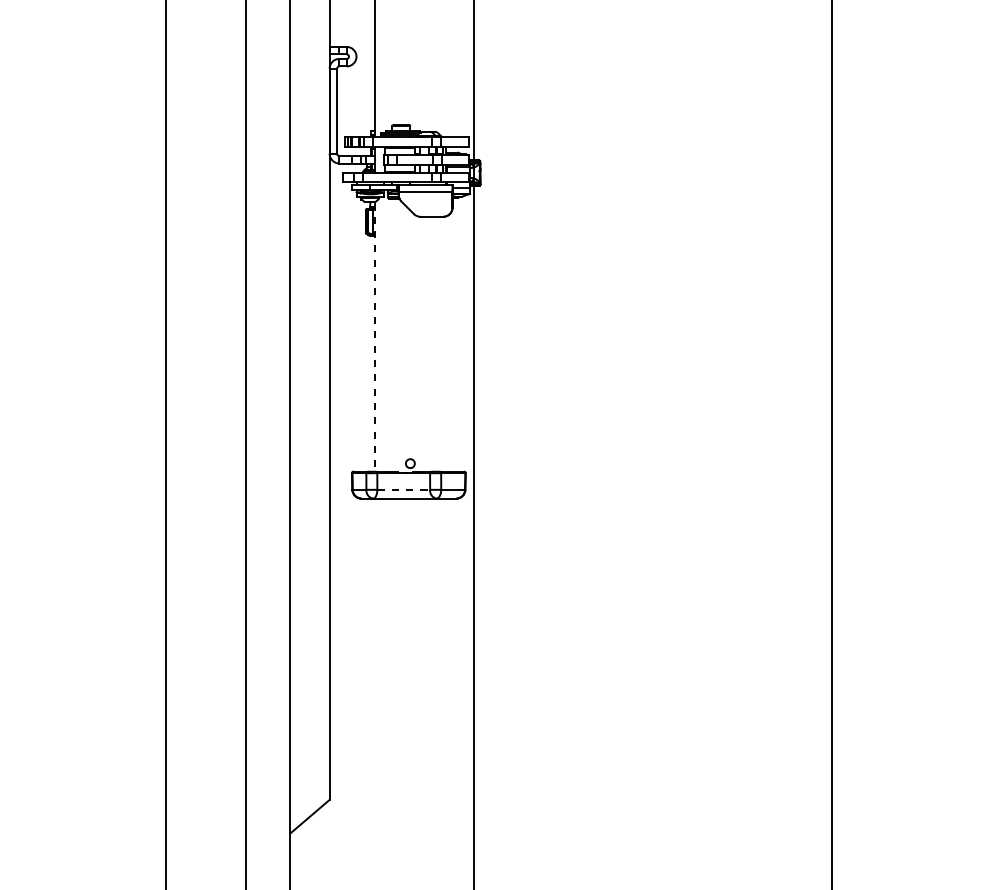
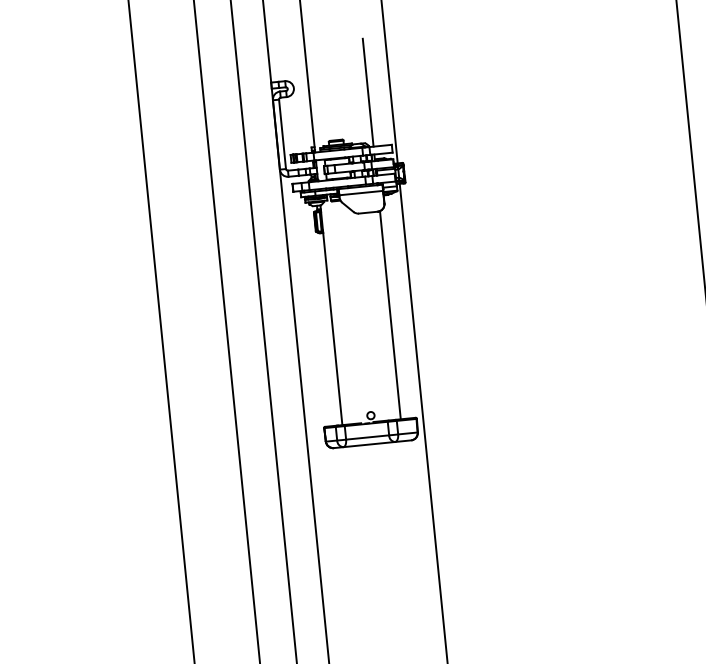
line: (446, 70) -> (368, 92), added
line: (374, 336) -> (331, 314), dashed -> solid
line: (446, 343) -> (390, 314), added
line: (404, 489) -> (368, 437), dashed -> solid

